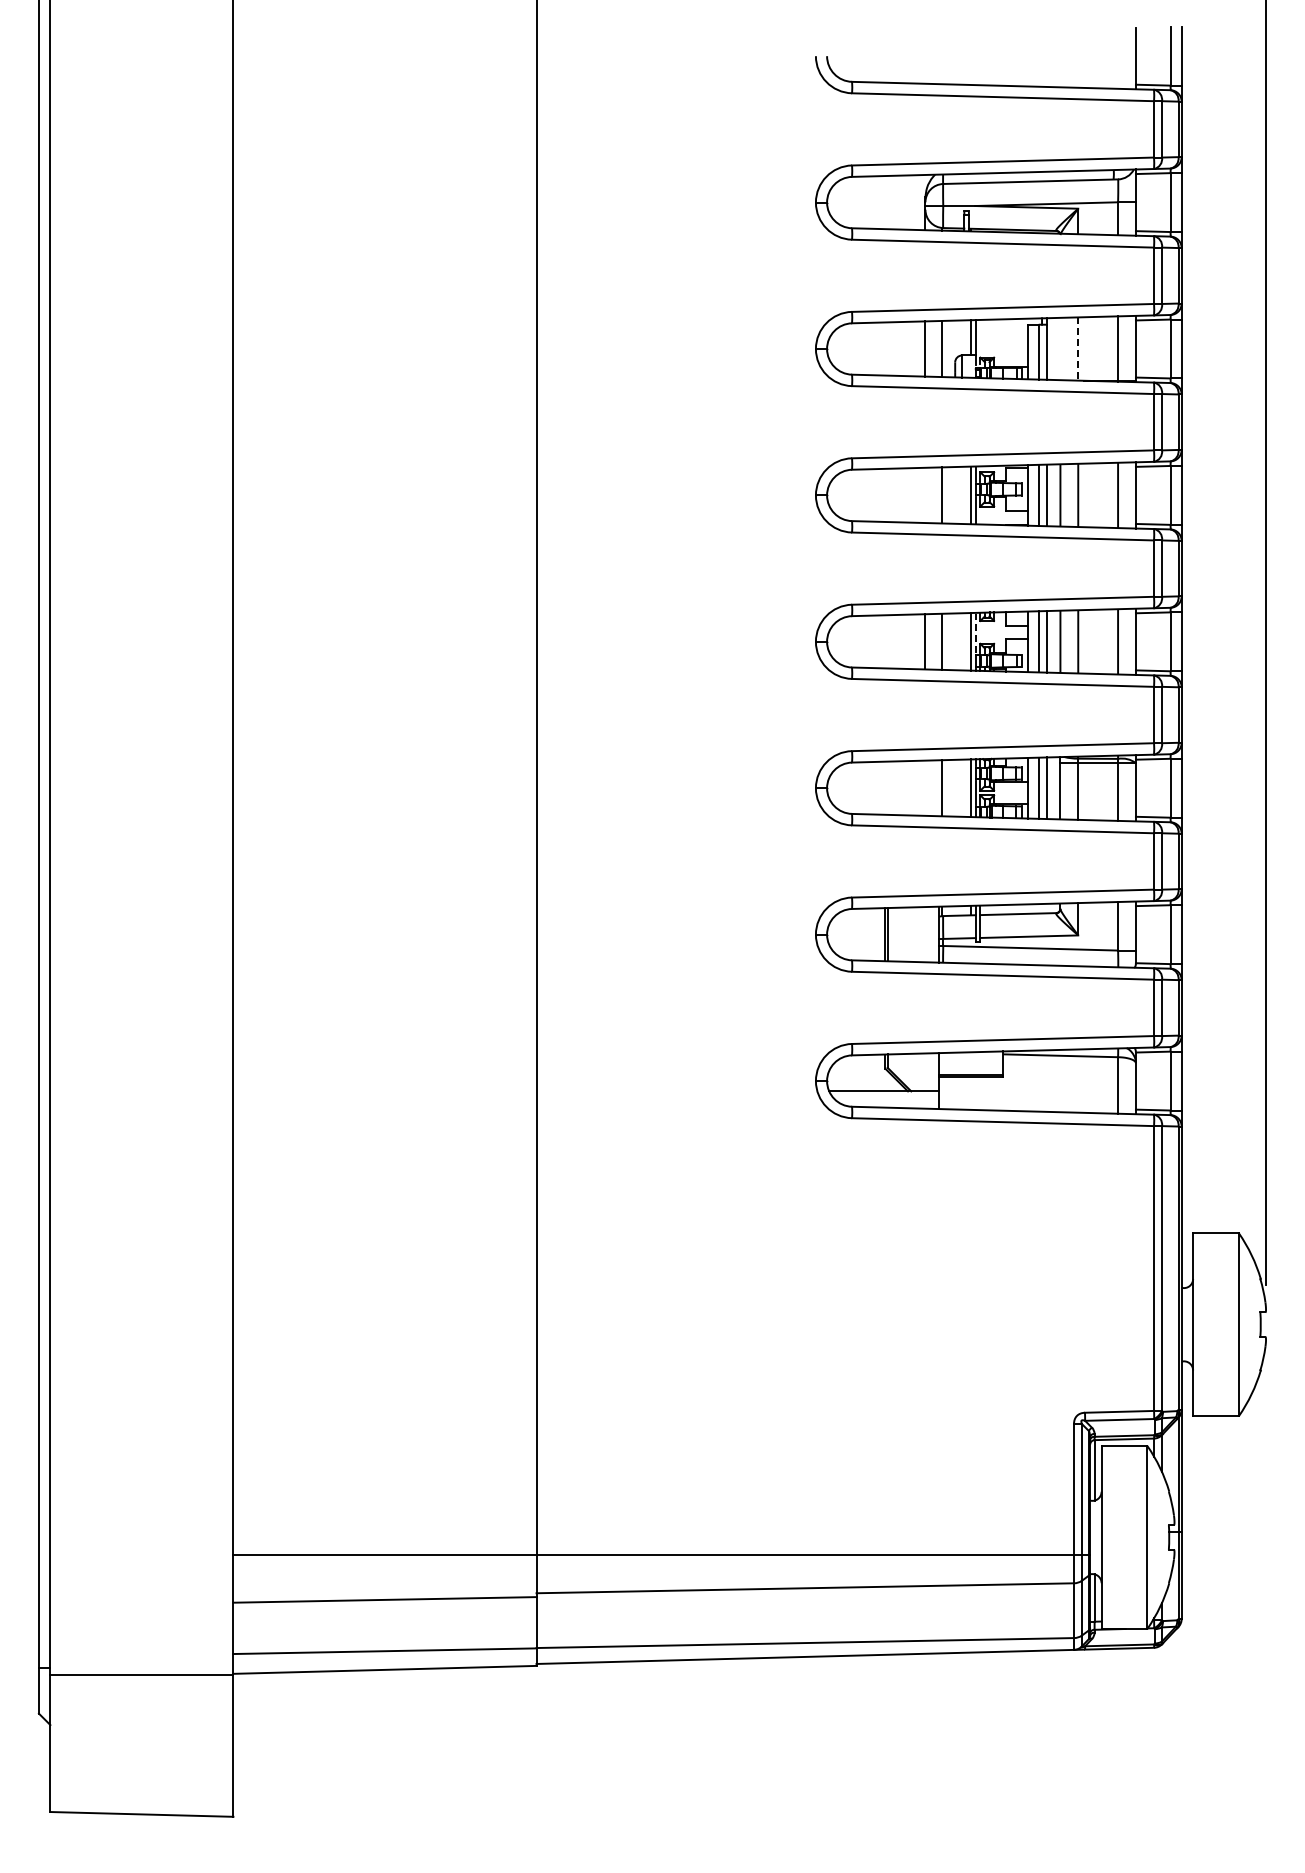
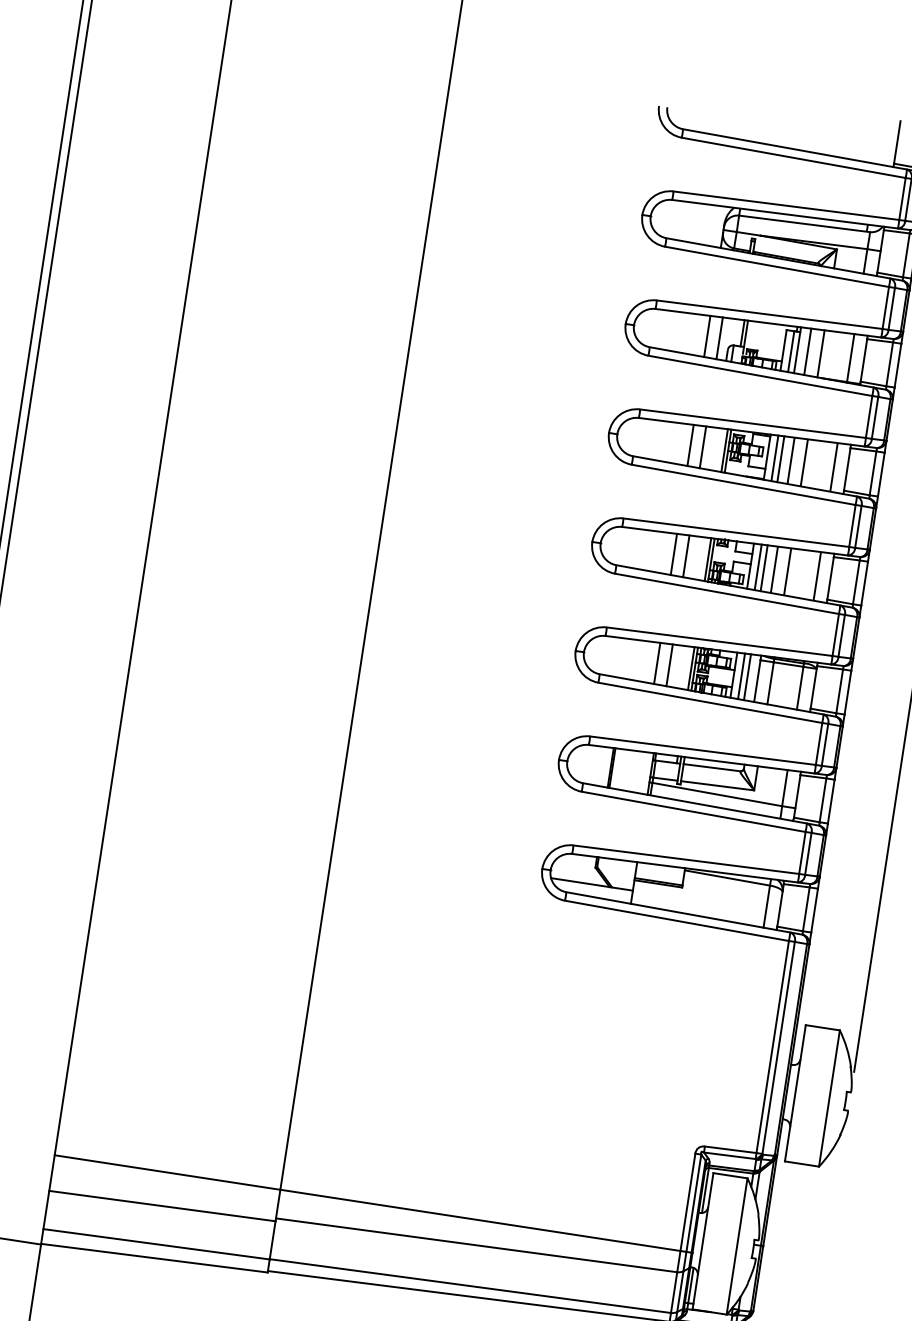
line: (1060, 348) -> (807, 351), added
line: (1078, 349) -> (821, 354), dashed -> solid
line: (925, 495) -> (690, 445), added
line: (975, 633) -> (712, 553), dashed -> solid
line: (925, 787) -> (657, 662), added

